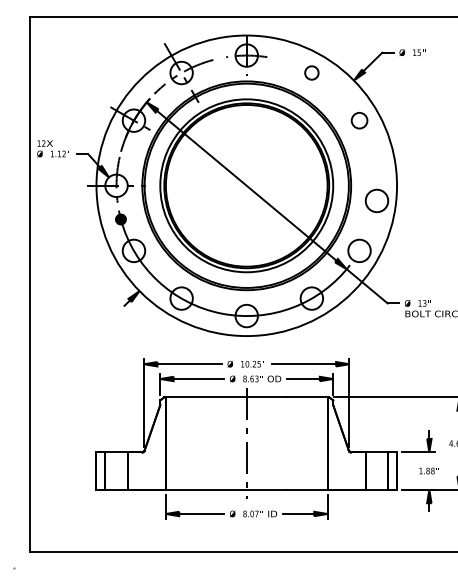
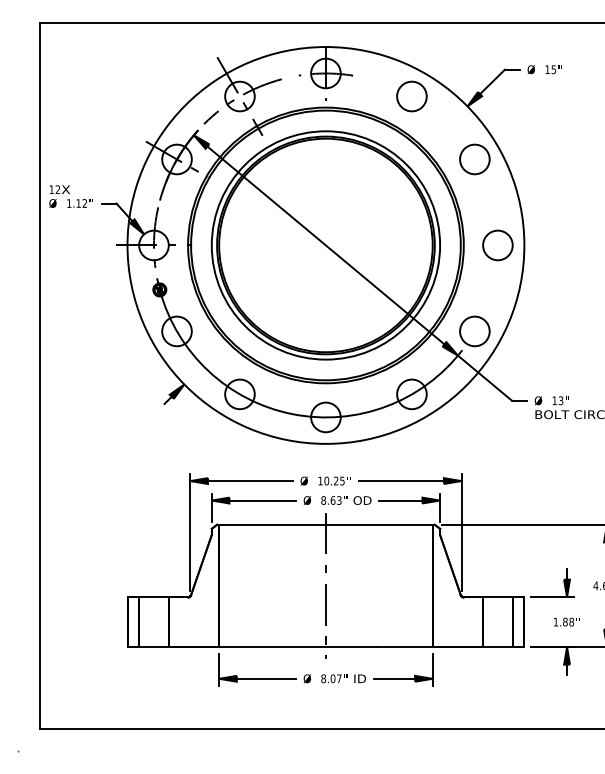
circle: (311, 73) -> (411, 96), size x1.67
circle: (359, 120) -> (474, 159), size x1.43
circle: (376, 200) -> (497, 245), moved

